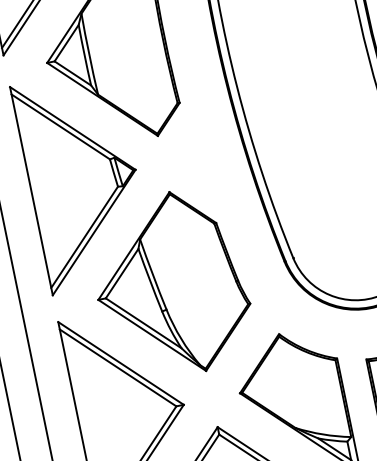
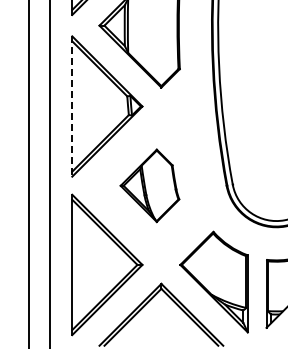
line: (32, 192) -> (72, 107), solid -> dashed
part: (170, 284) -> (149, 185), size x0.6

